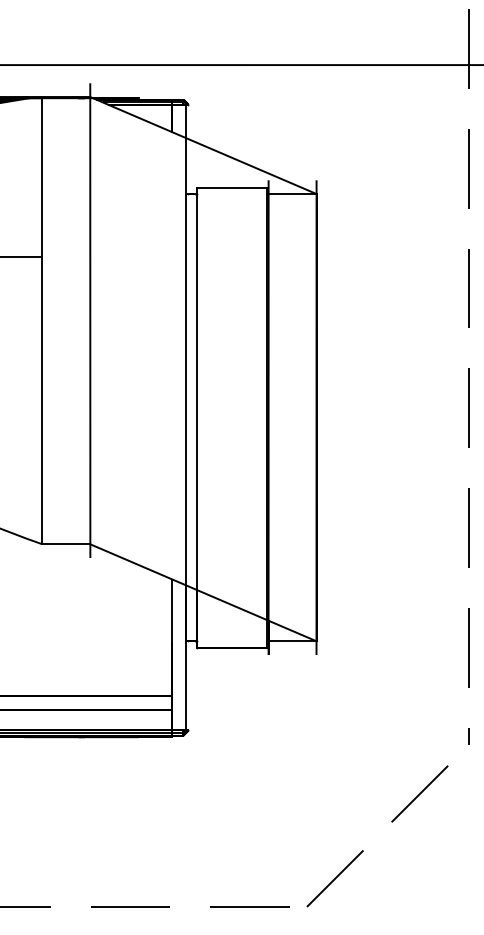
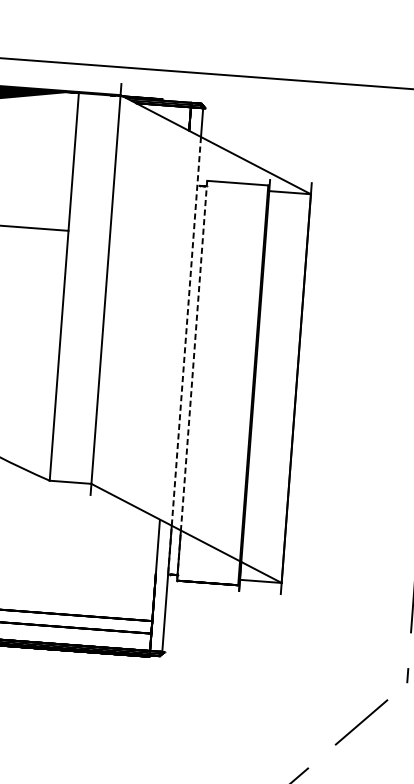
line: (185, 389) -> (184, 355), solid -> dashed
line: (196, 418) -> (191, 381), solid -> dashed

